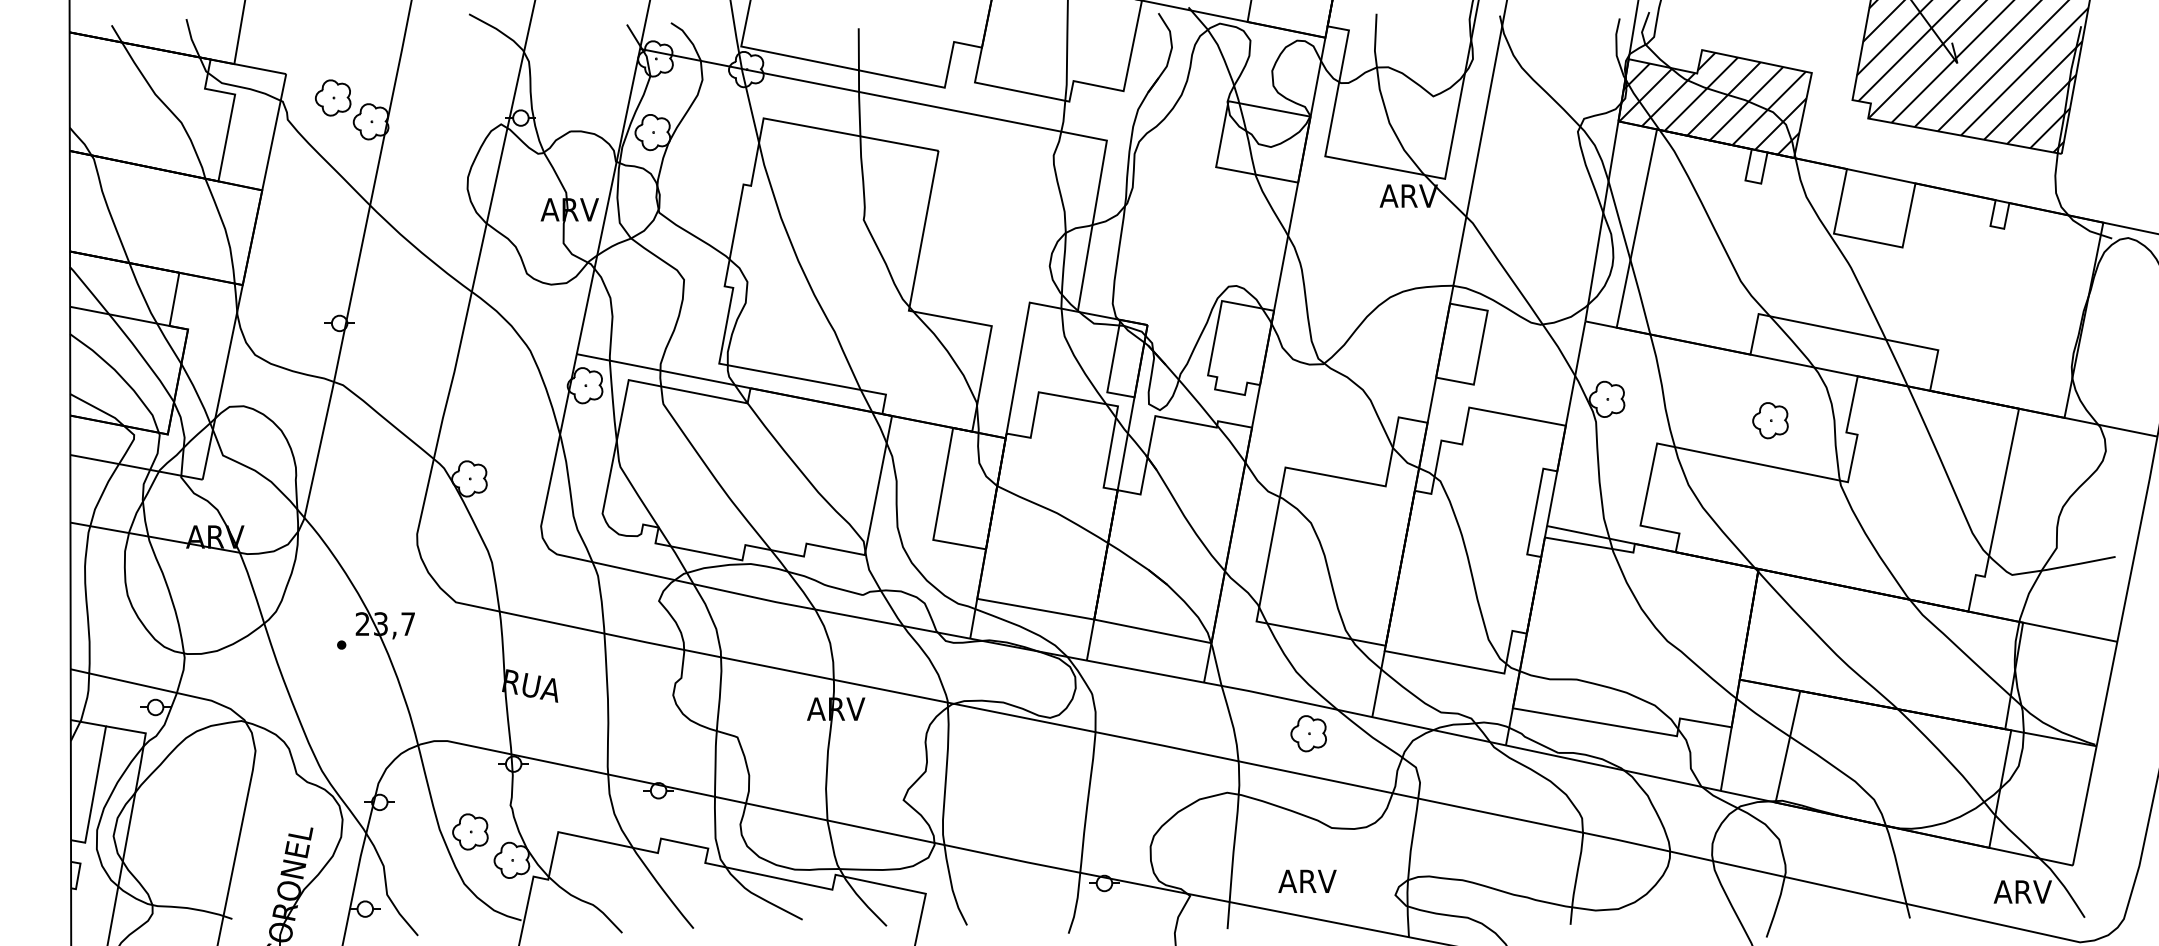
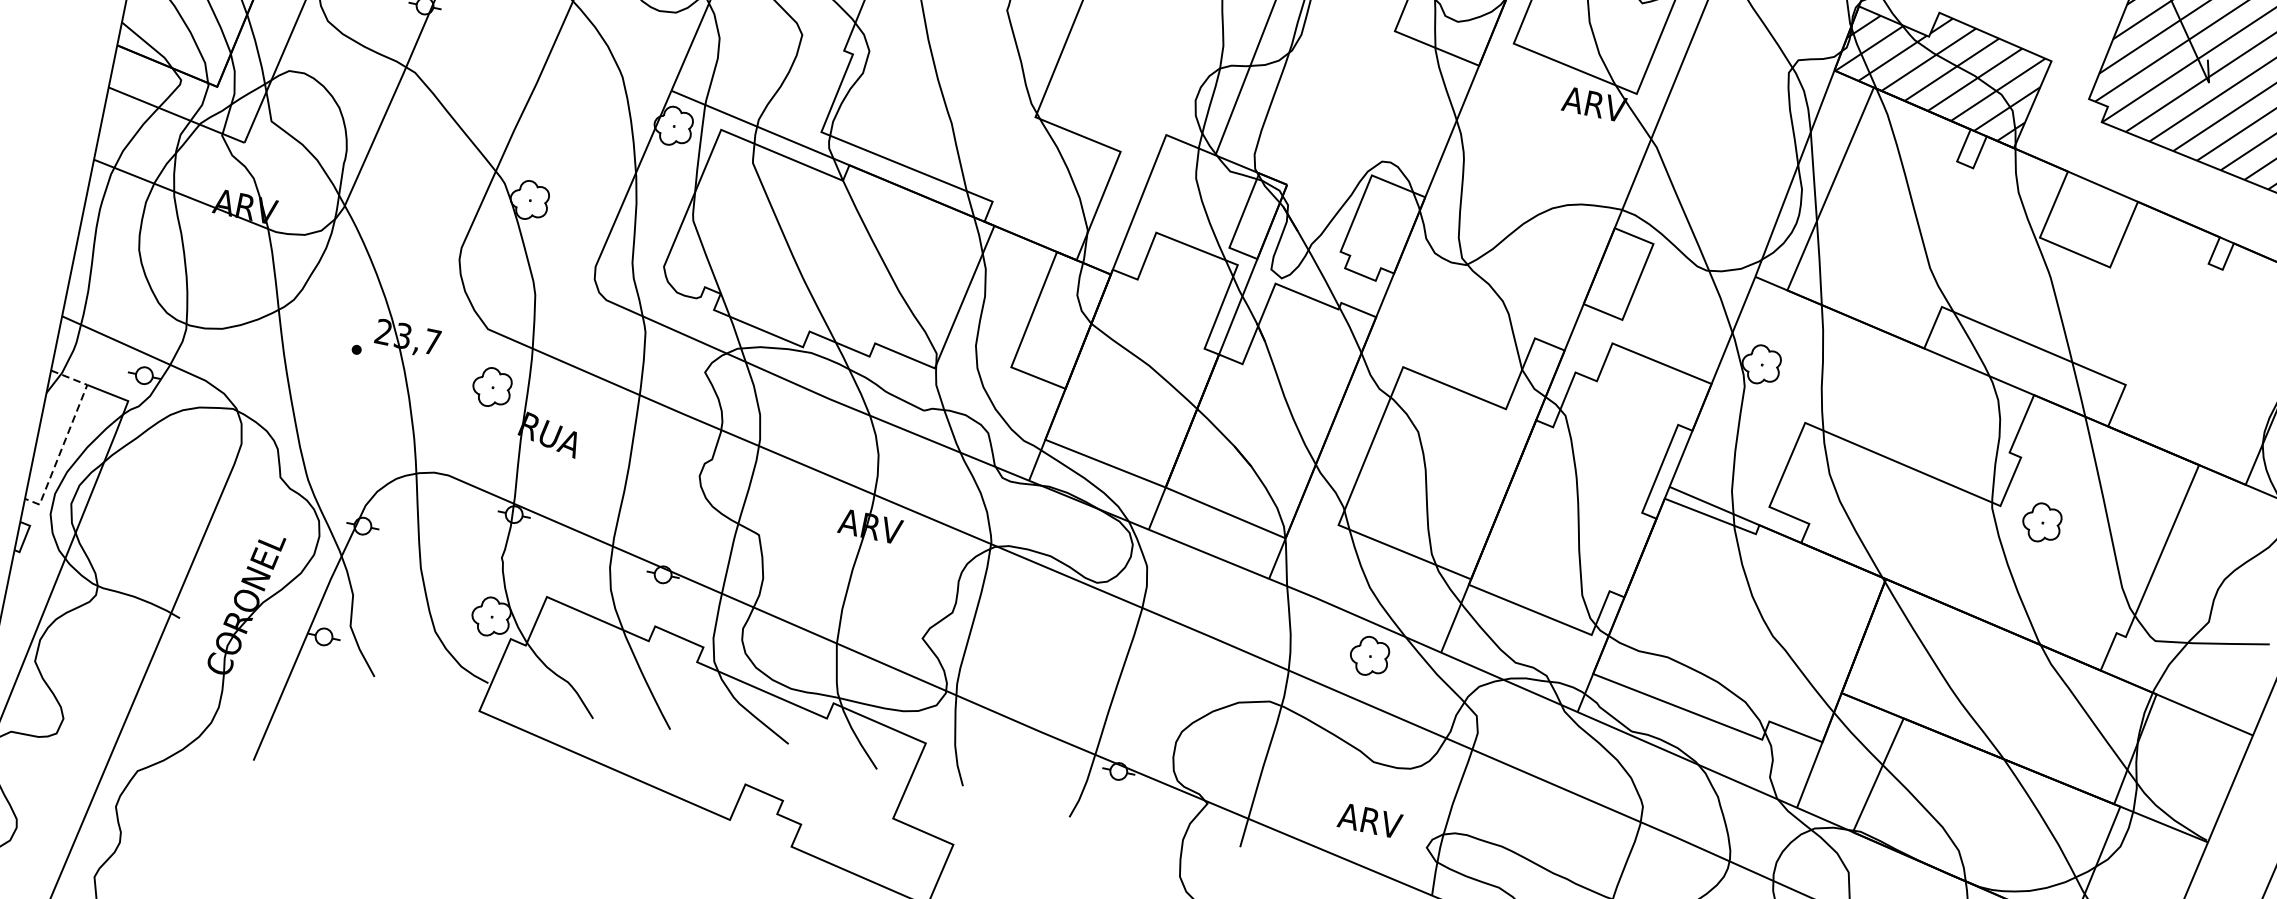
part: (1770, 420) -> (2042, 522), moved
line: (97, 774) -> (67, 434), solid -> dashed
part: (470, 831) -> (492, 387), moved
text: (1307, 880) -> (1370, 819), moved

